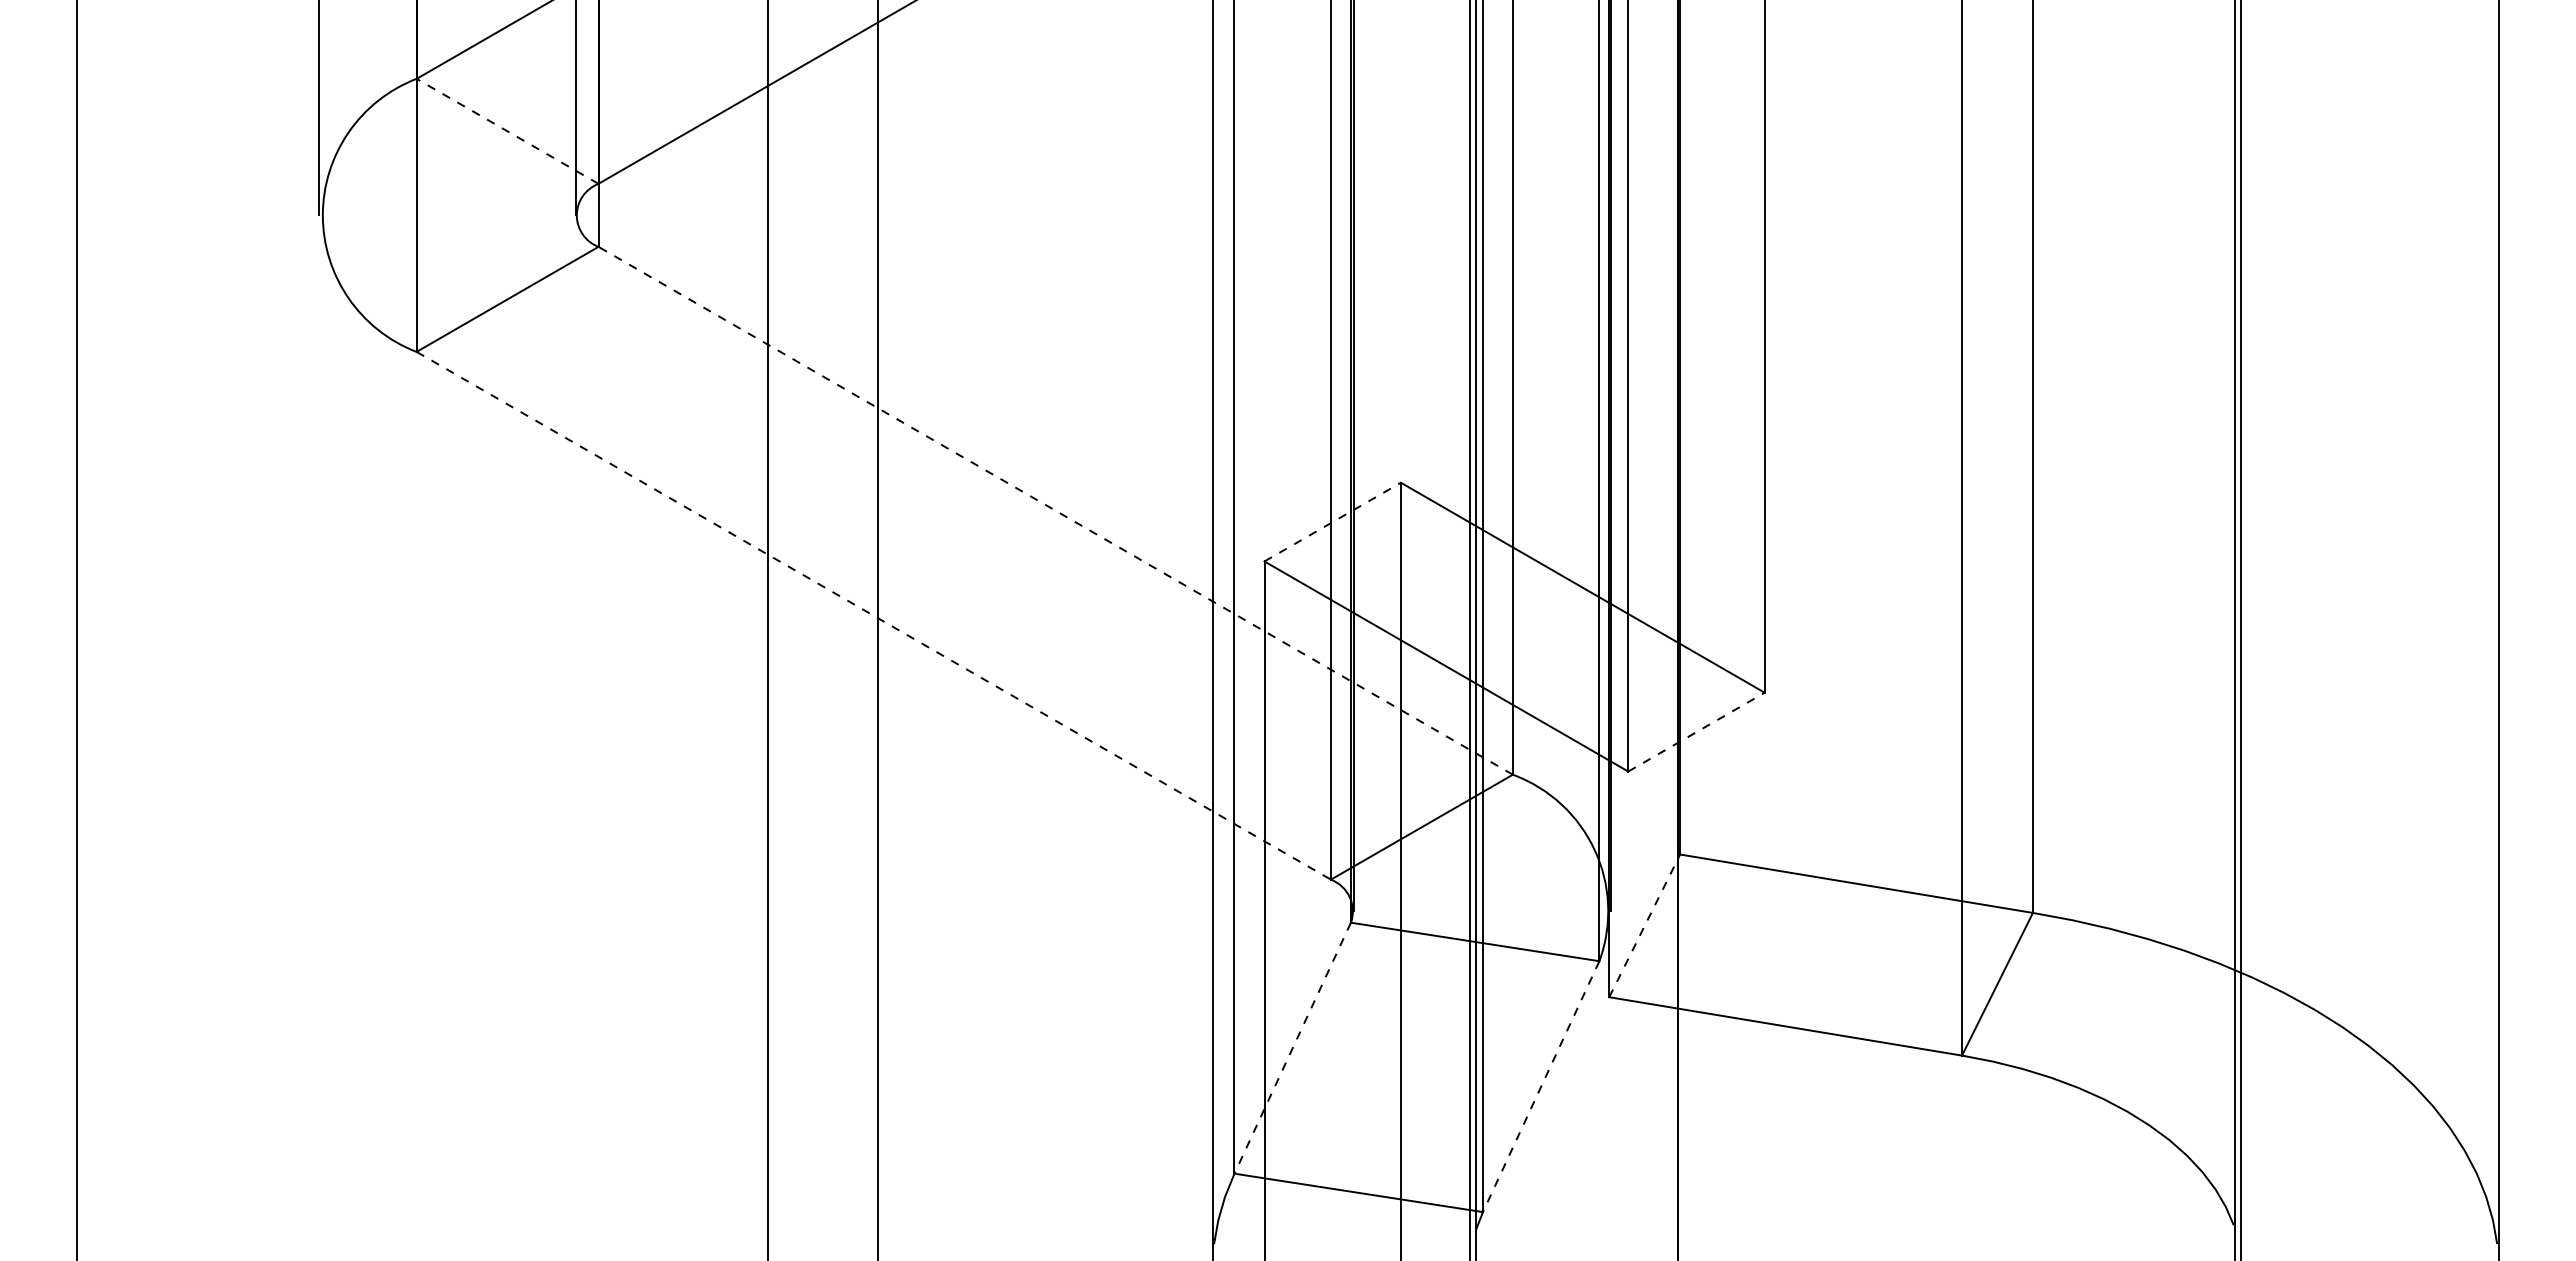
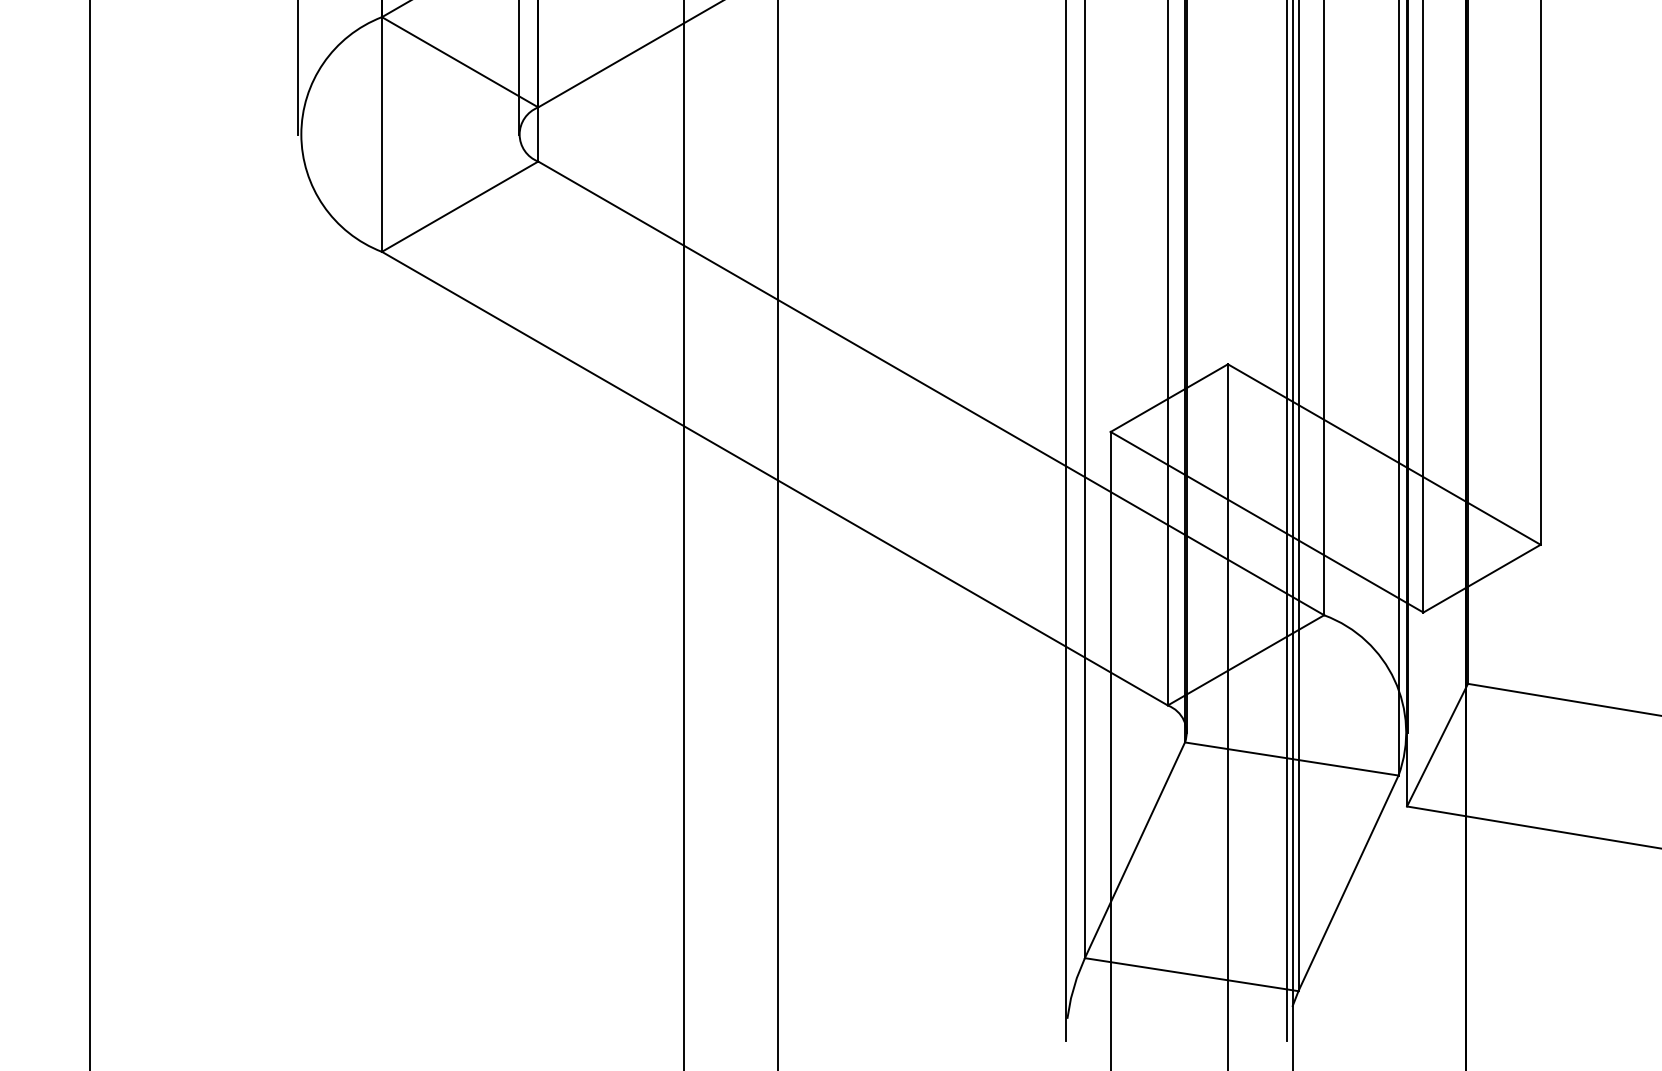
line: (507, 131) -> (460, 62), dashed -> solid
line: (1055, 510) -> (931, 388), dashed -> solid
line: (1332, 522) -> (1169, 398), dashed -> solid
line: (873, 615) -> (774, 478), dashed -> solid
line: (1696, 732) -> (1482, 578), dashed -> solid
line: (1644, 925) -> (1437, 744), dashed -> solid
line: (1292, 1048) -> (1134, 850), dashed -> solid
line: (1540, 1087) -> (1347, 884), dashed -> solid

